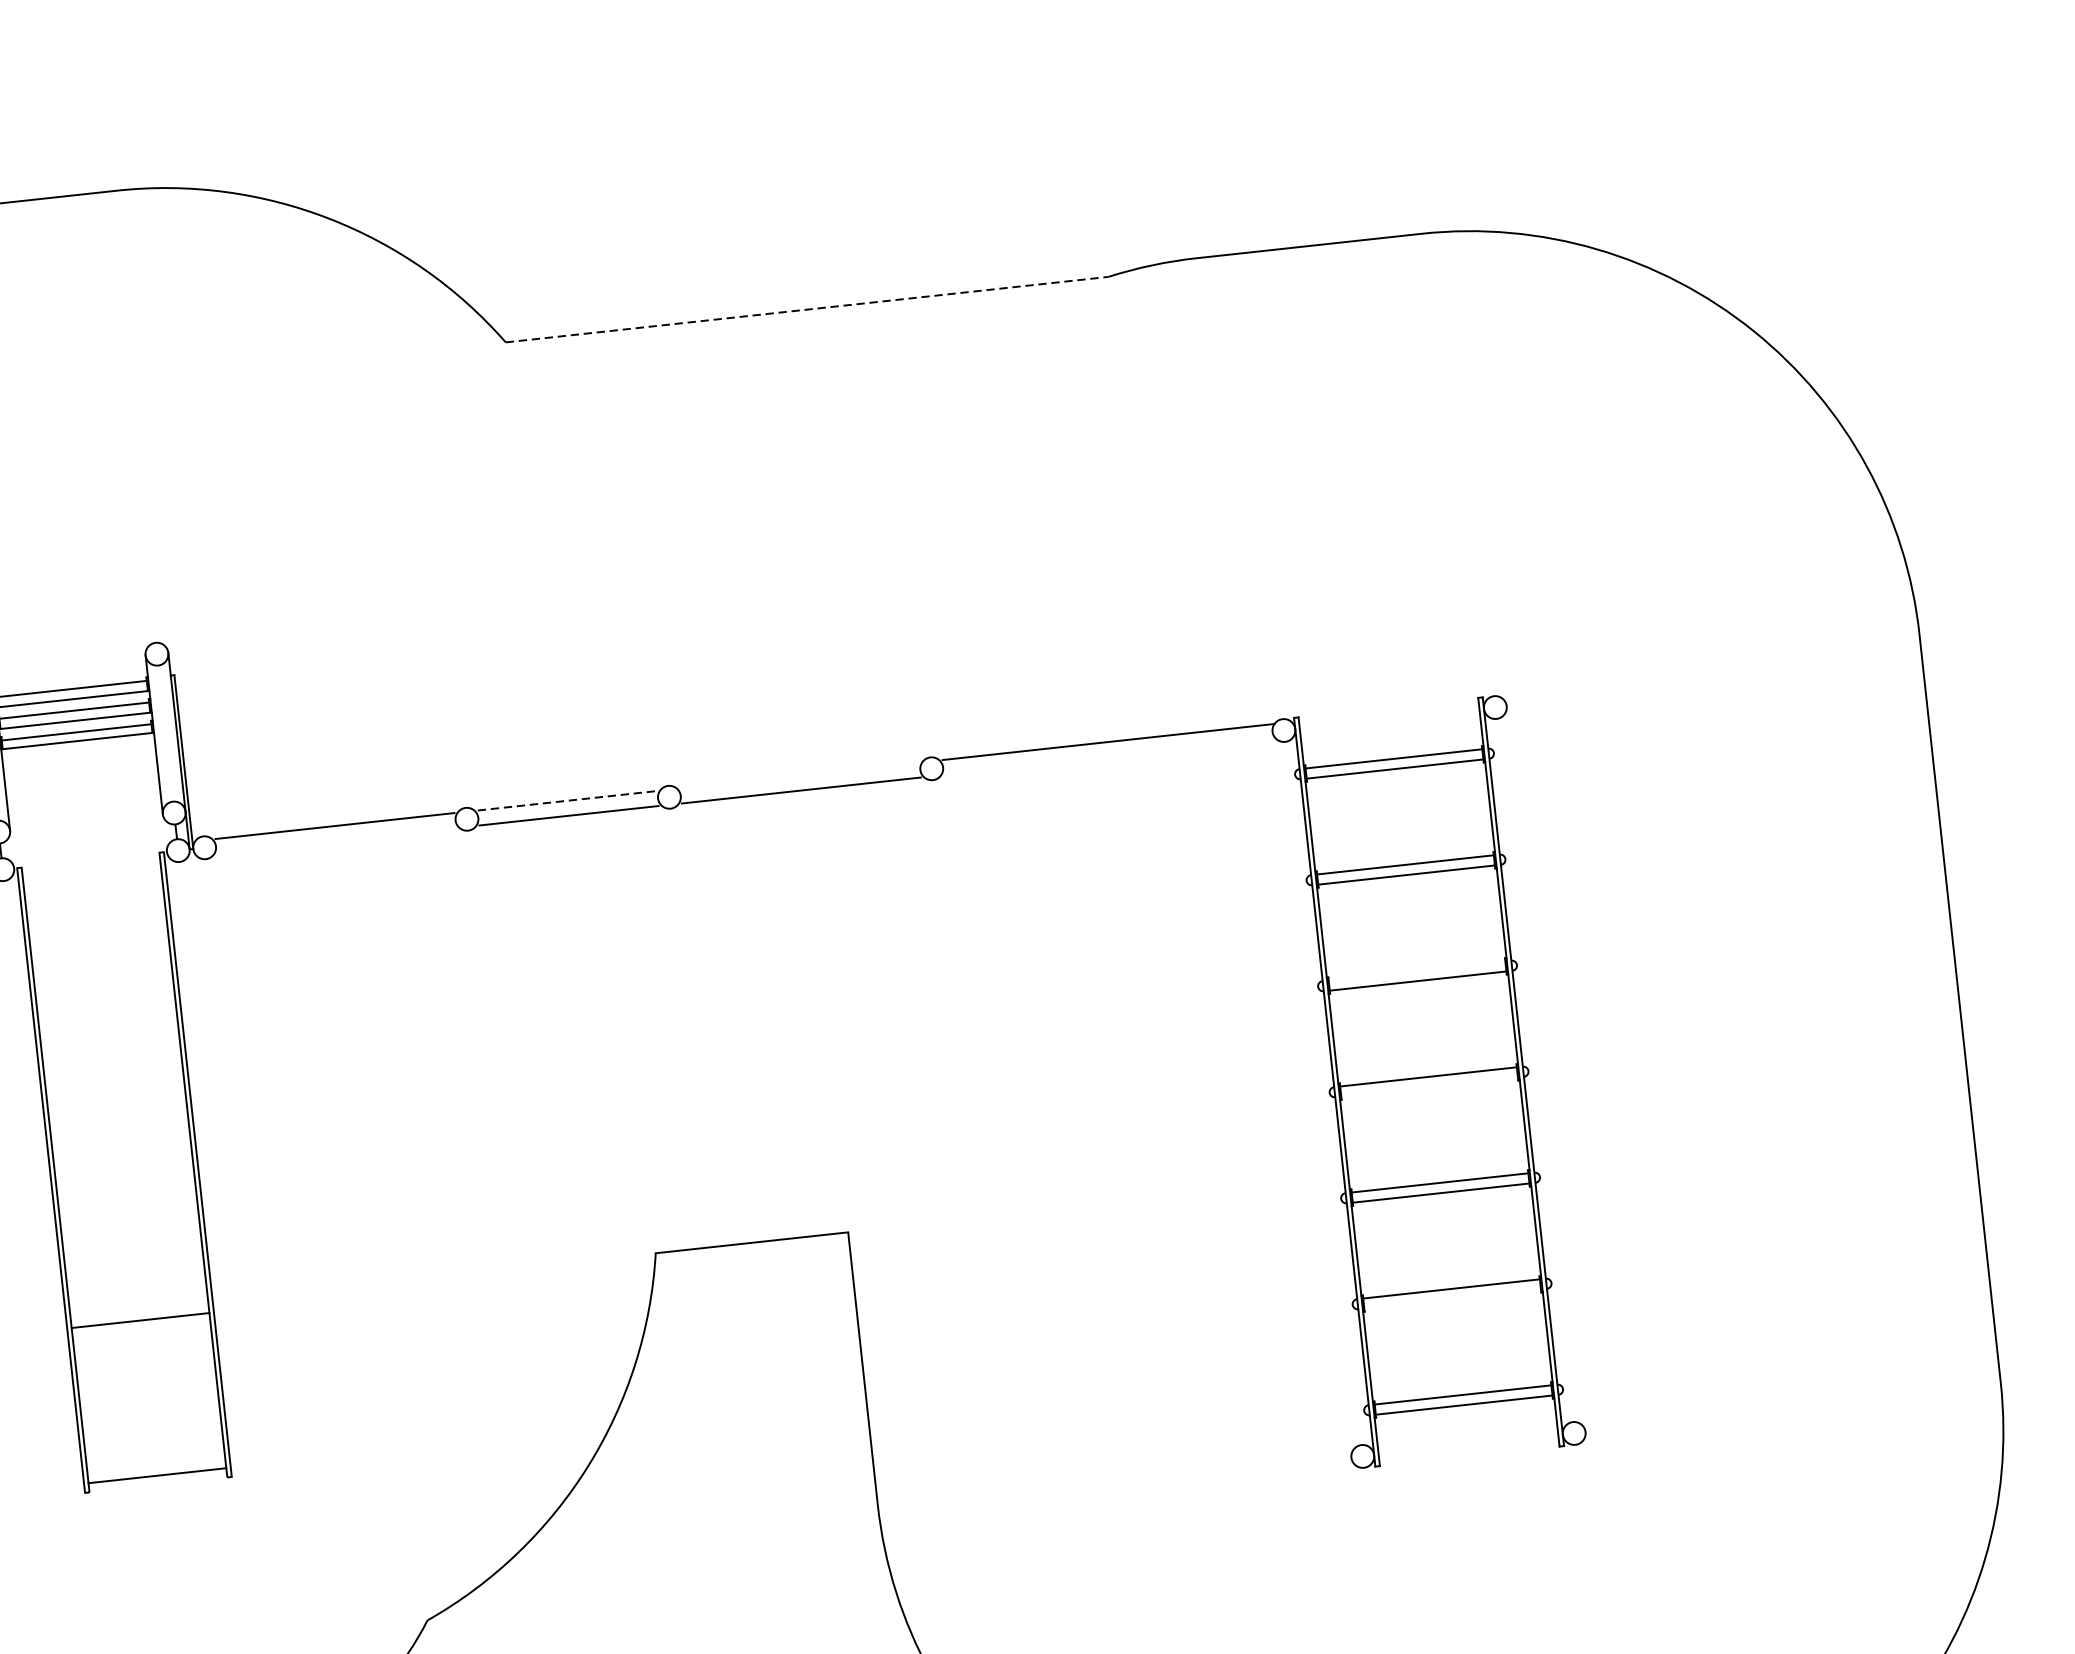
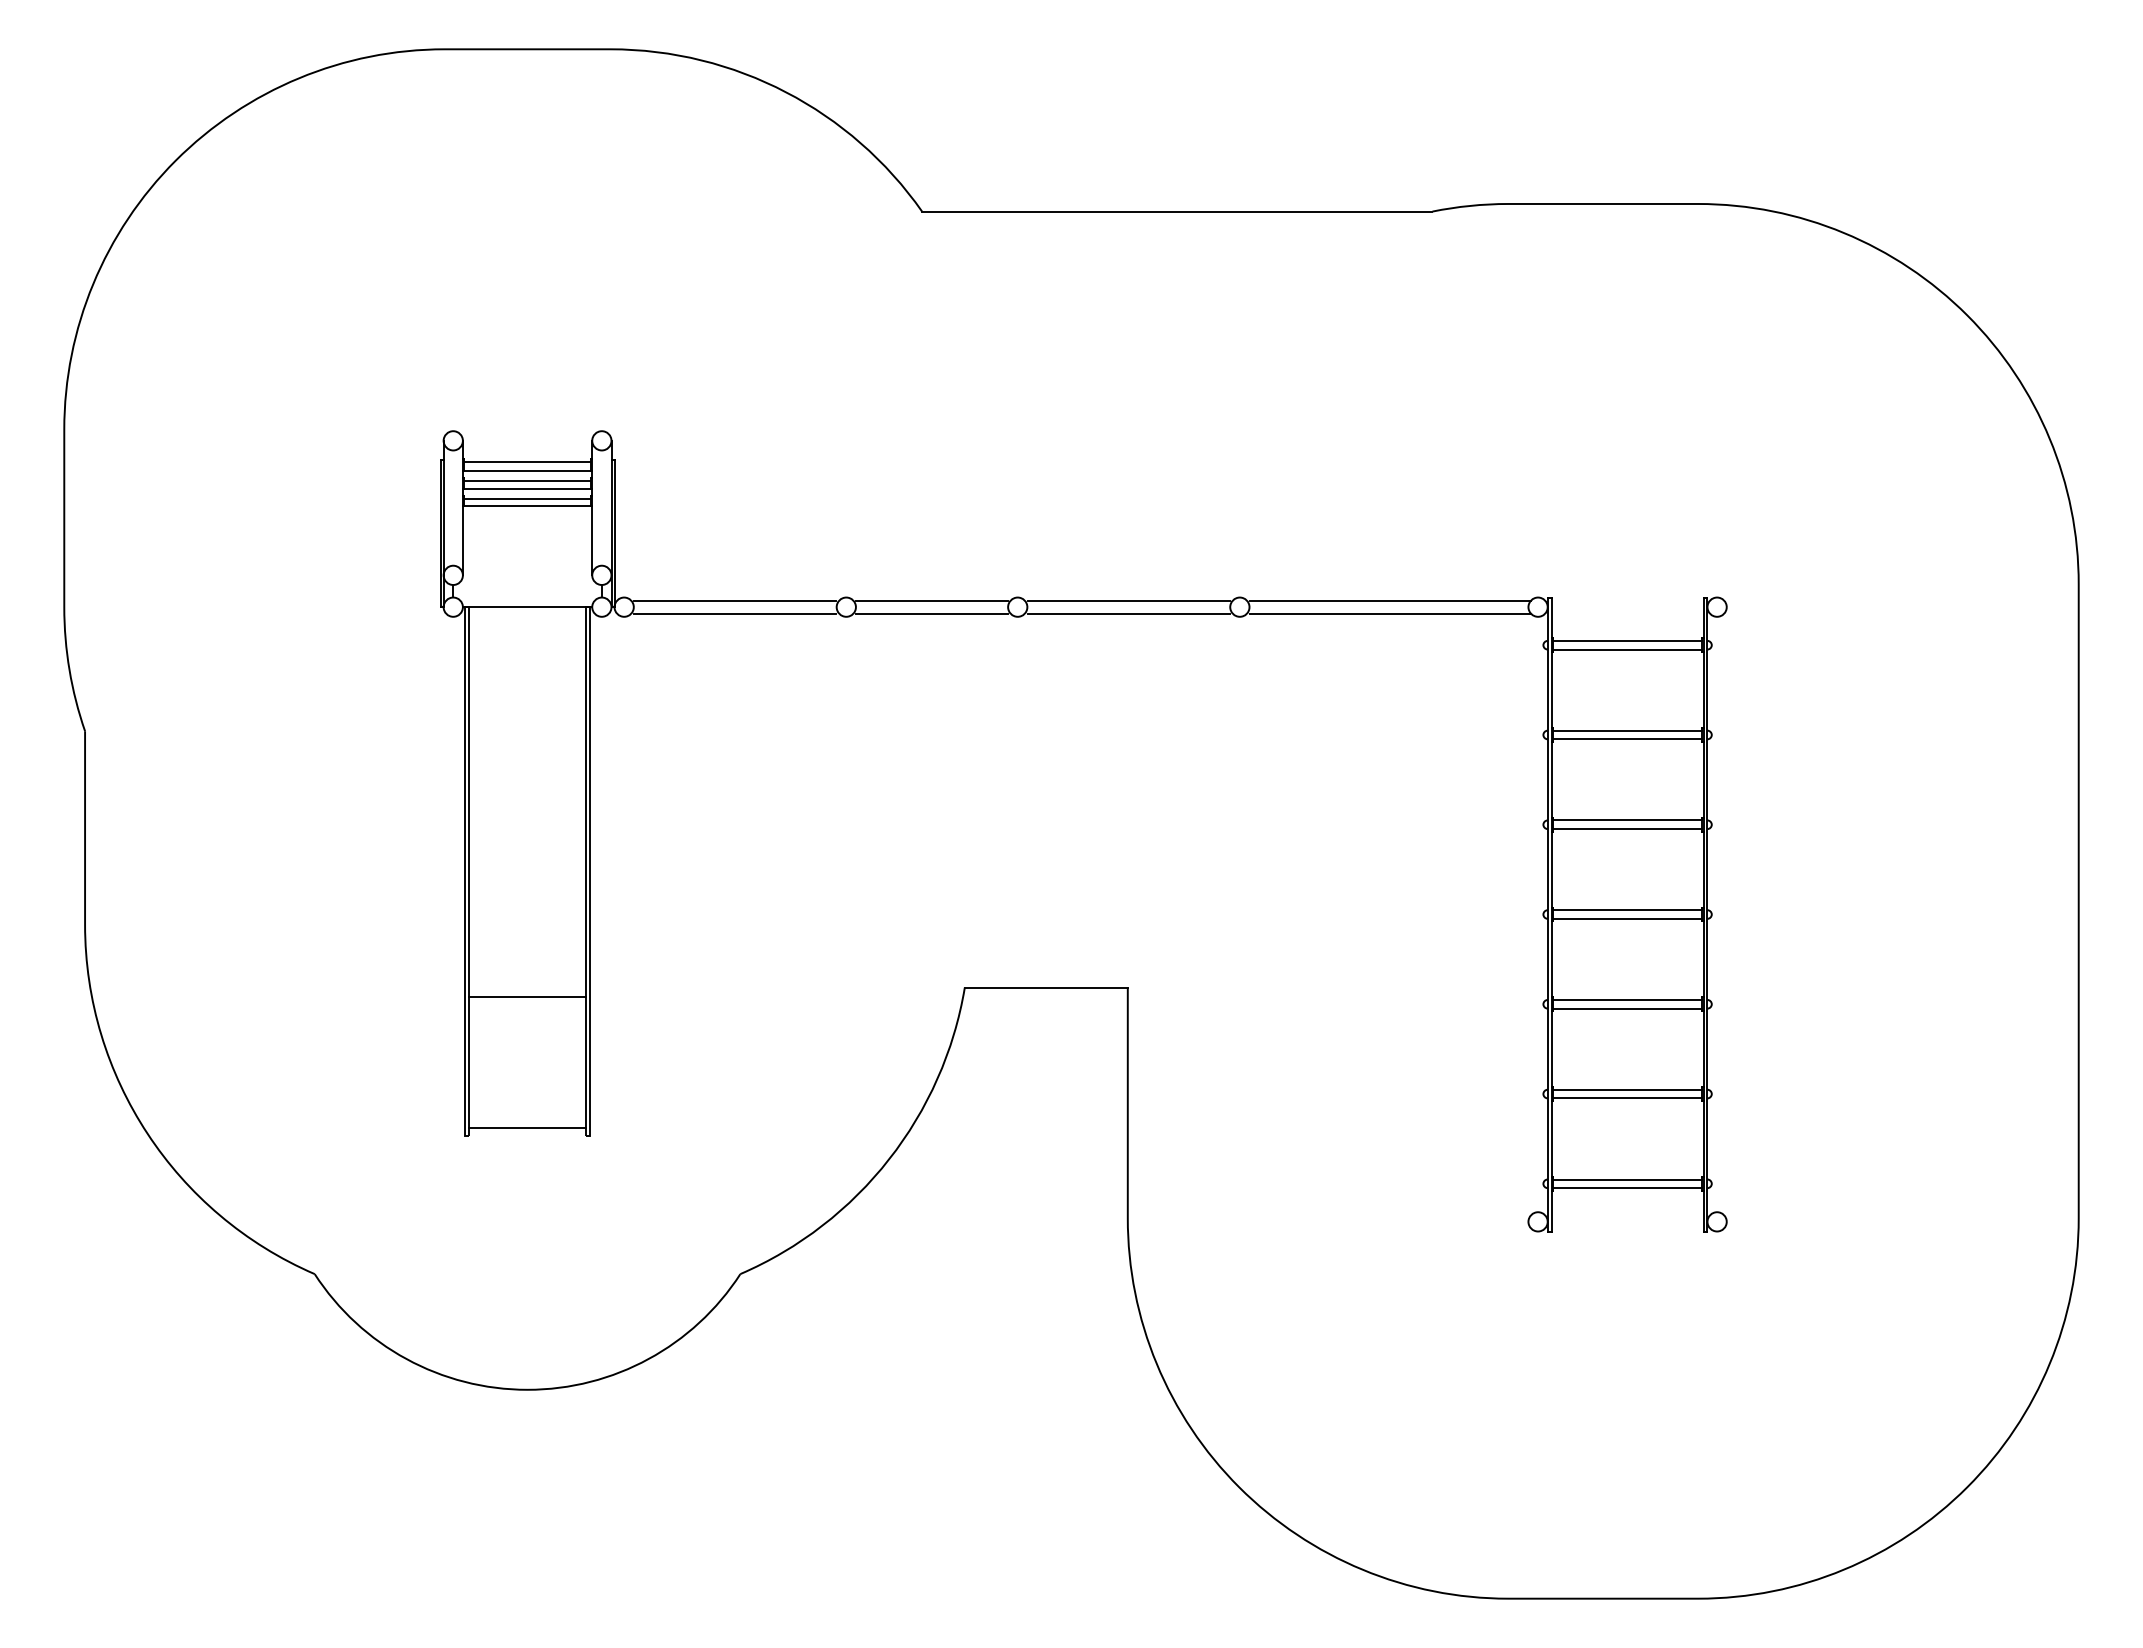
line: (807, 309) -> (1177, 211), dashed -> solid
line: (1109, 757) -> (1389, 613), added
line: (799, 775) -> (1128, 600), added
line: (567, 800) -> (932, 600), dashed -> solid
line: (336, 840) -> (735, 613), added
line: (90, 860) -> (527, 607), added
line: (1416, 970) -> (1627, 820), added
line: (1429, 1086) -> (1627, 918), added
line: (1452, 1299) -> (1627, 1098), added

